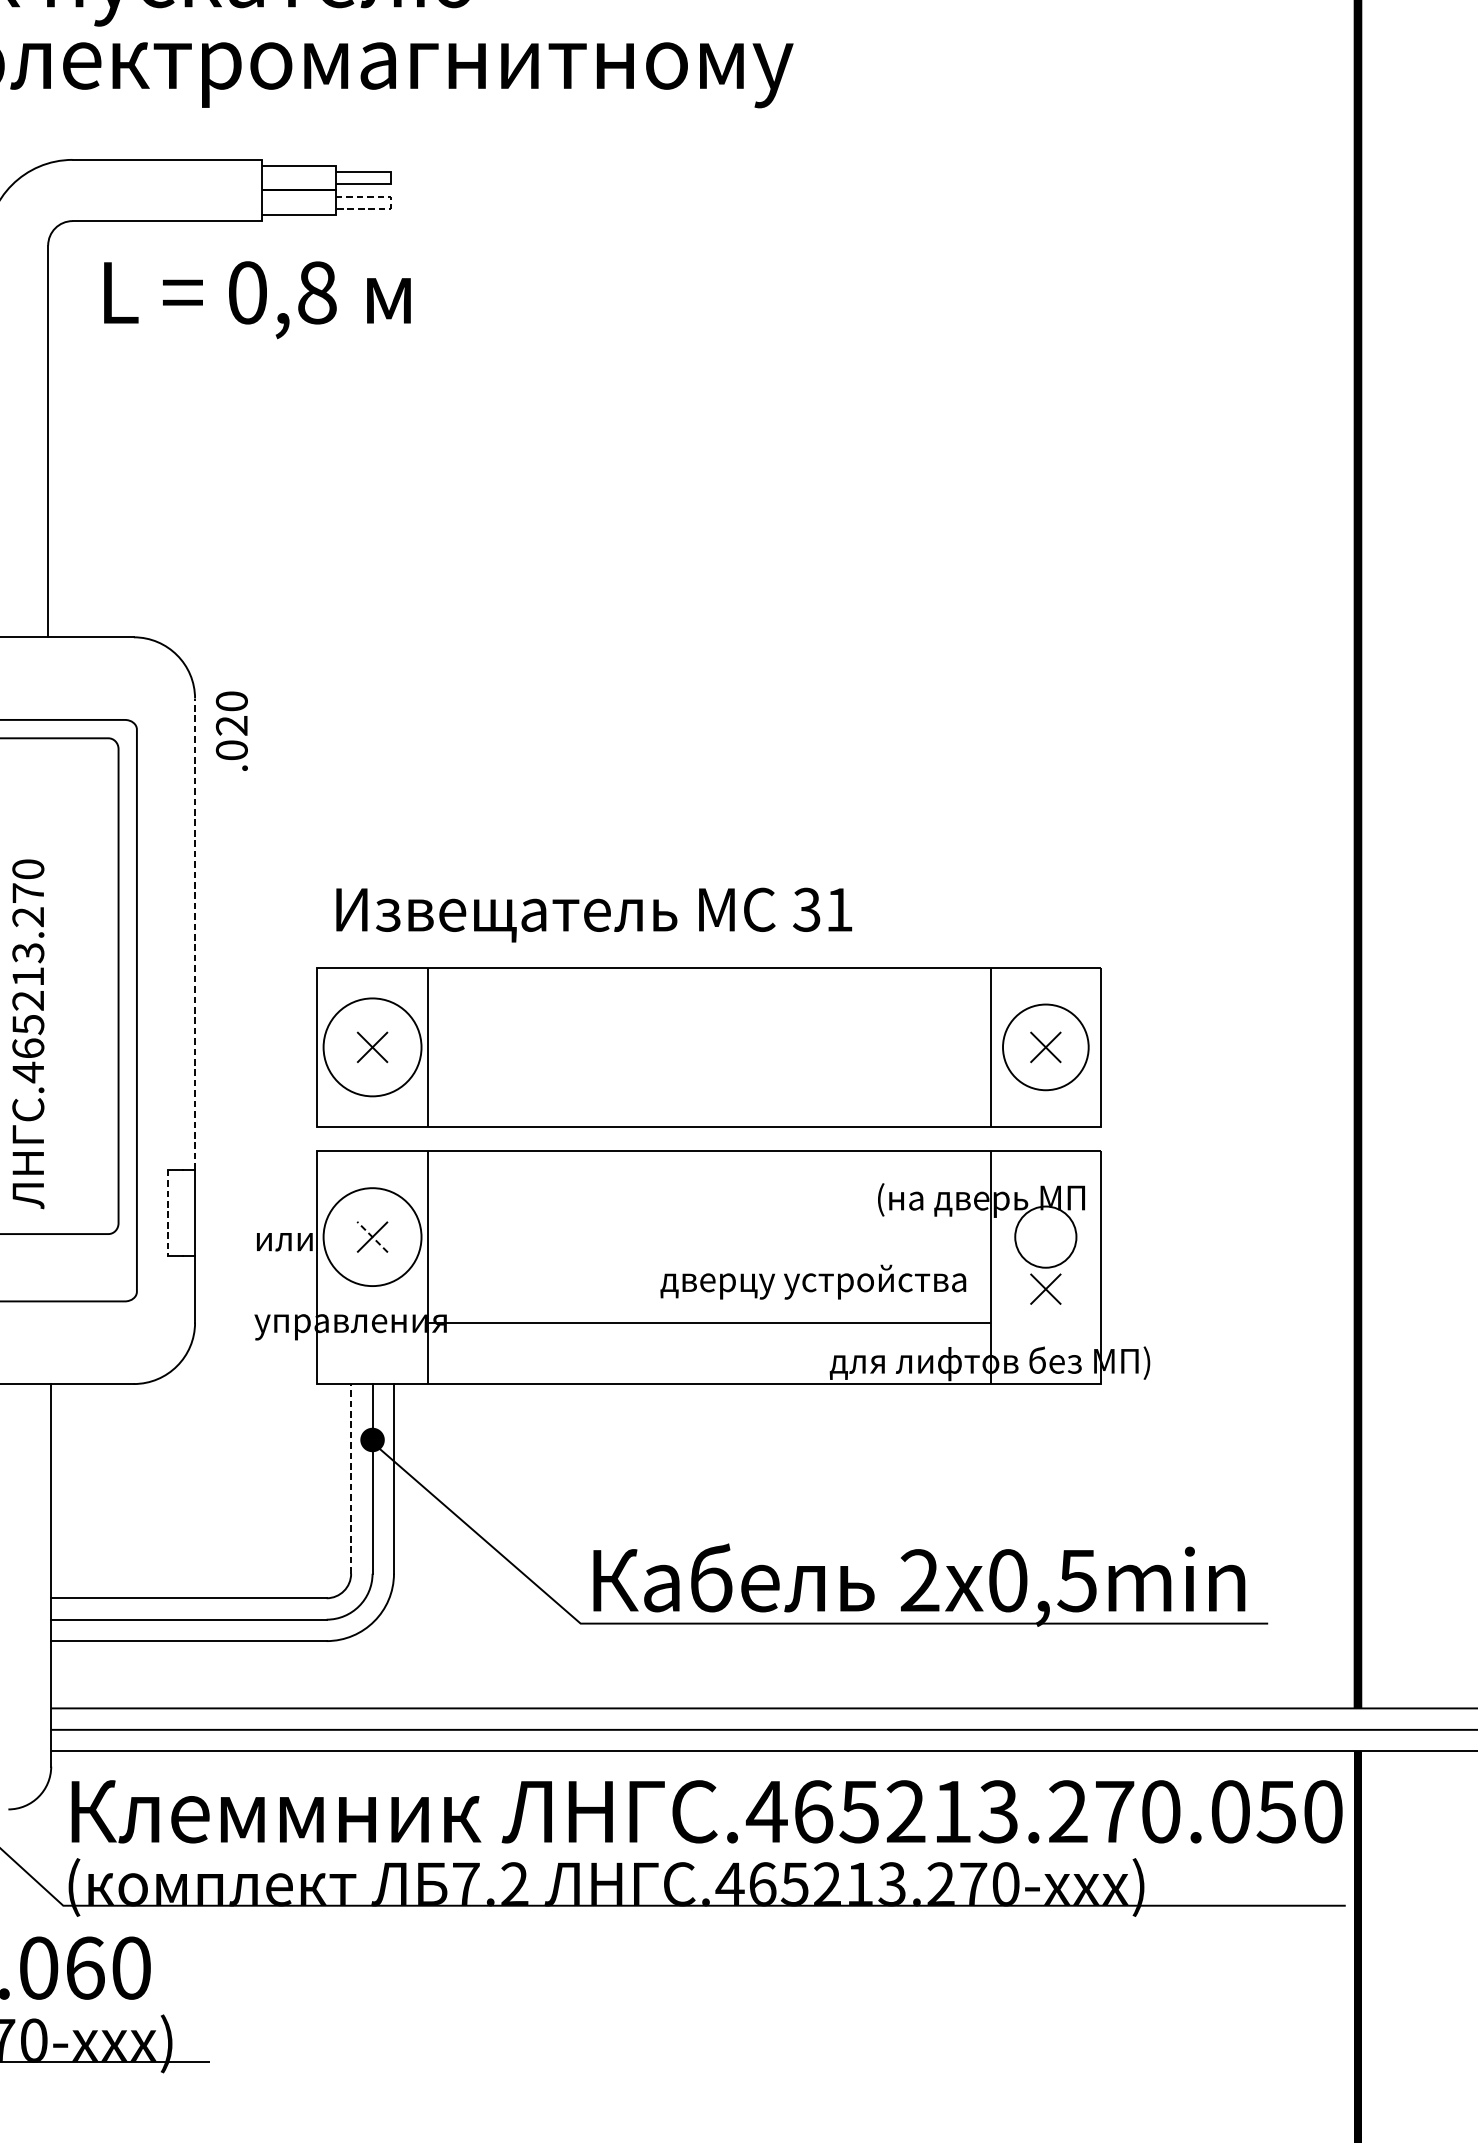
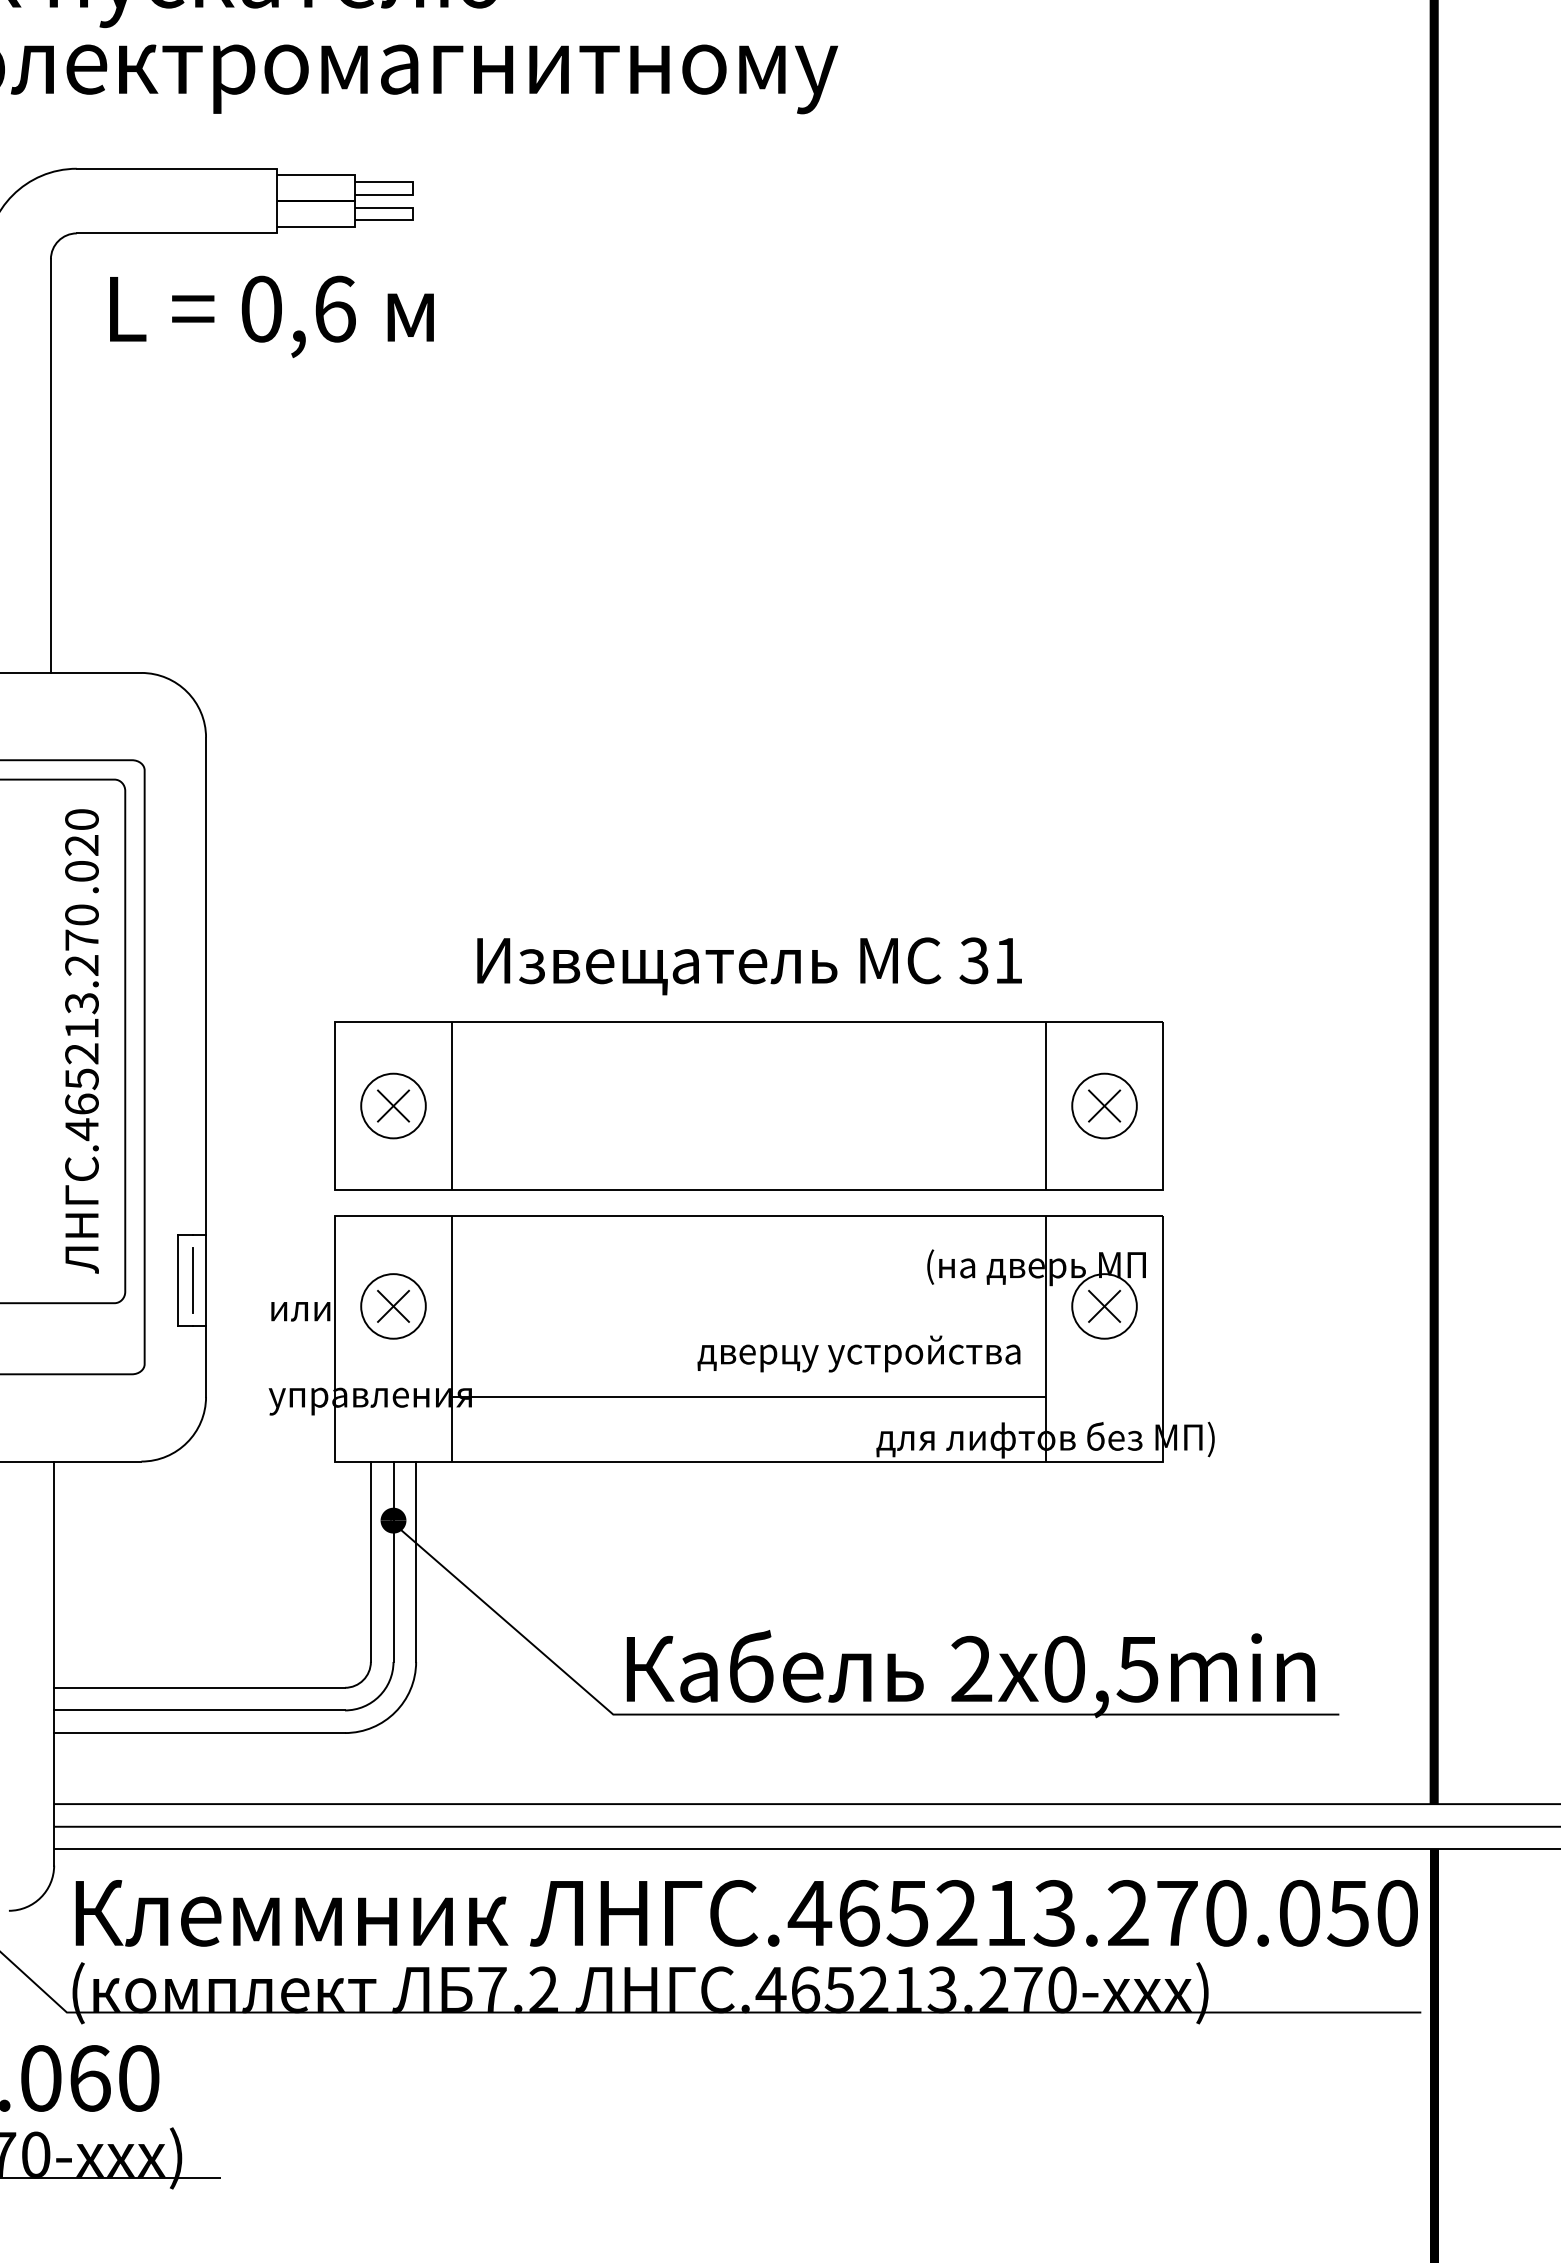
line: (390, 203) -> (412, 214), dashed -> solid
text: (317, 292) -> (335, 308), 0,8 -> 0,6
text: (231, 731) -> (81, 851), moved
text: (594, 915) -> (749, 966), moved
line: (195, 934) -> (206, 986), dashed -> solid
text: (27, 1033) -> (81, 1088), moved
circle: (372, 1046) -> (393, 1105), size x0.62
circle: (1045, 1046) -> (1104, 1105), size x0.71
line: (183, 1212) -> (193, 1280), added
line: (168, 1213) -> (177, 1281), dashed -> solid
circle: (372, 1237) -> (393, 1306), size x0.62
line: (372, 1237) -> (393, 1306), dashed -> solid
part: (1045, 1289) -> (1104, 1306), moved
line: (350, 1478) -> (370, 1561), dashed -> solid

